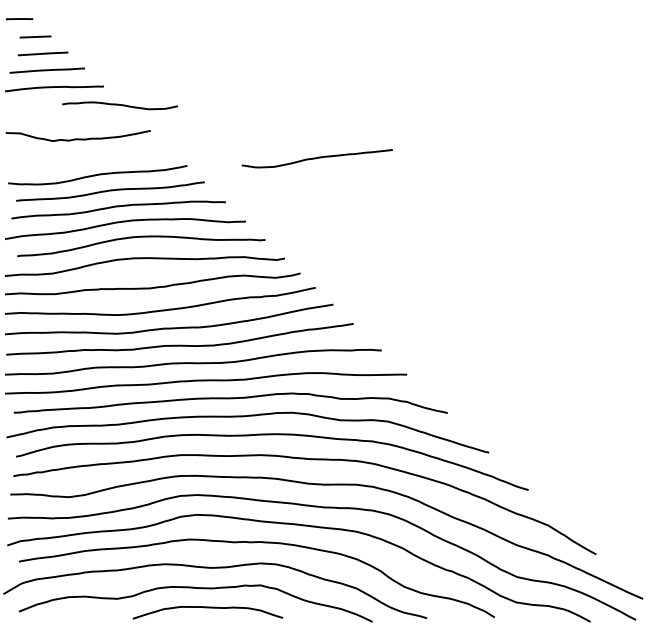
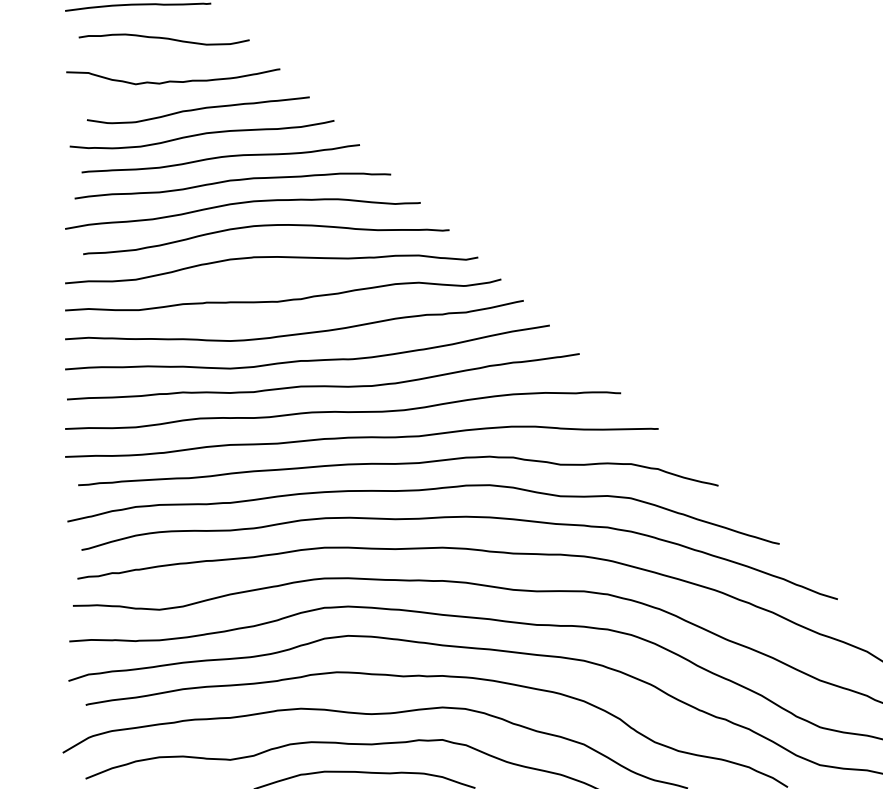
curve: (120, 105) -> (164, 39), moved
curve: (316, 158) -> (197, 109), moved

